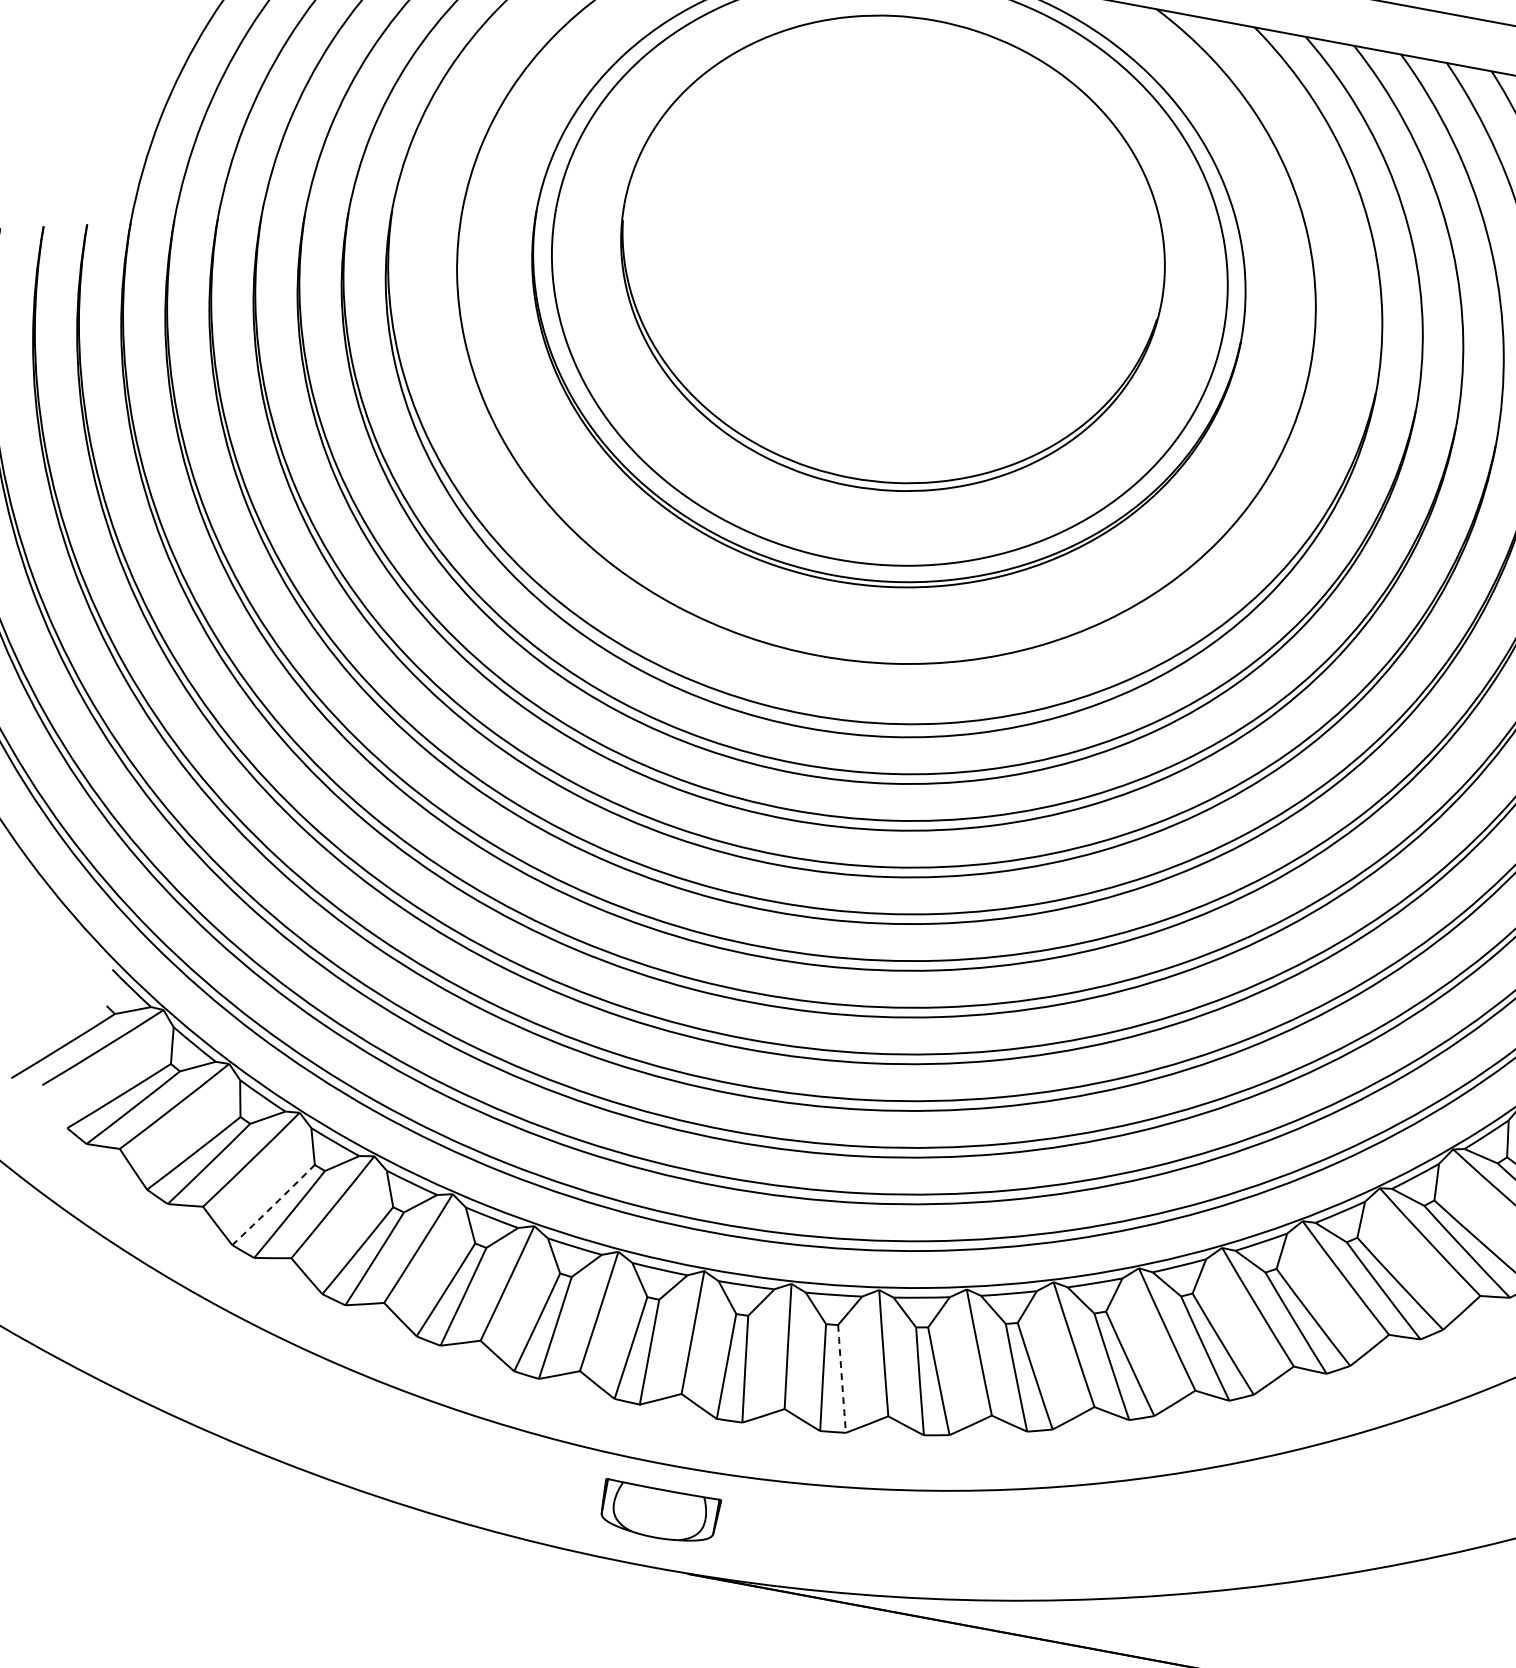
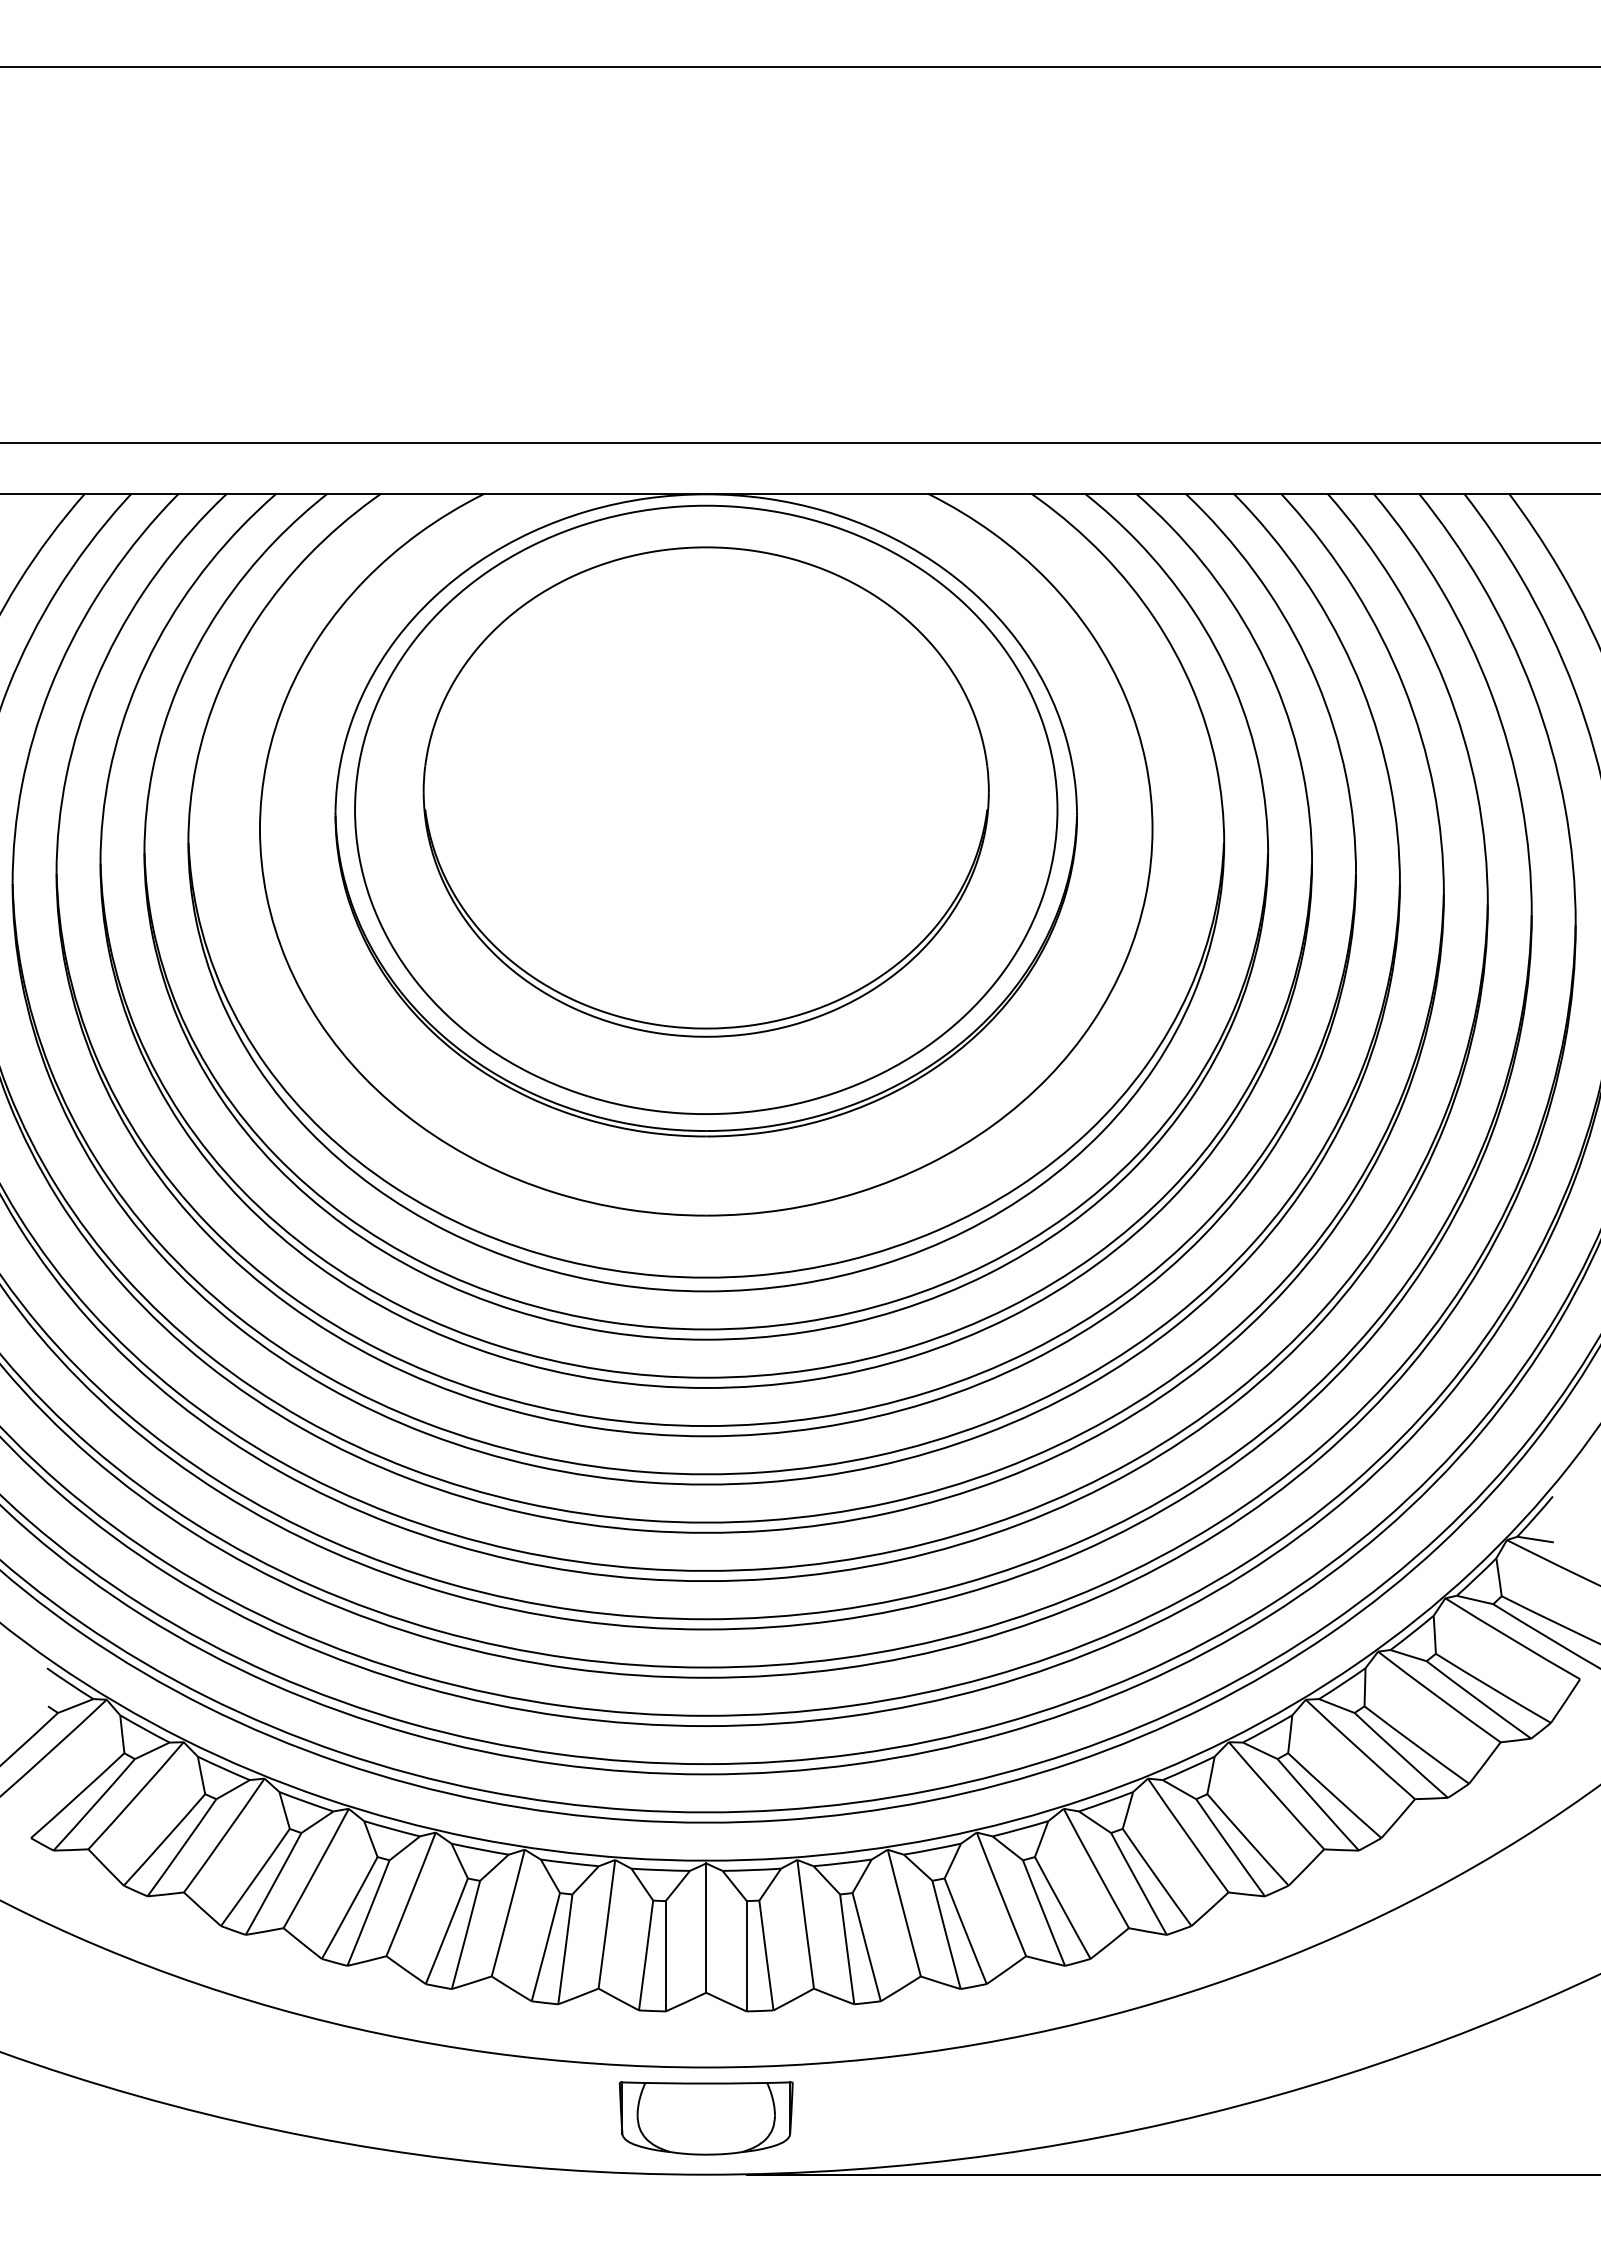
arc: (273, 1205) -> (255, 1877), dashed -> solid
arc: (841, 1379) -> (866, 1947), dashed -> solid
part: (658, 1513) -> (705, 2118), size x1.43

